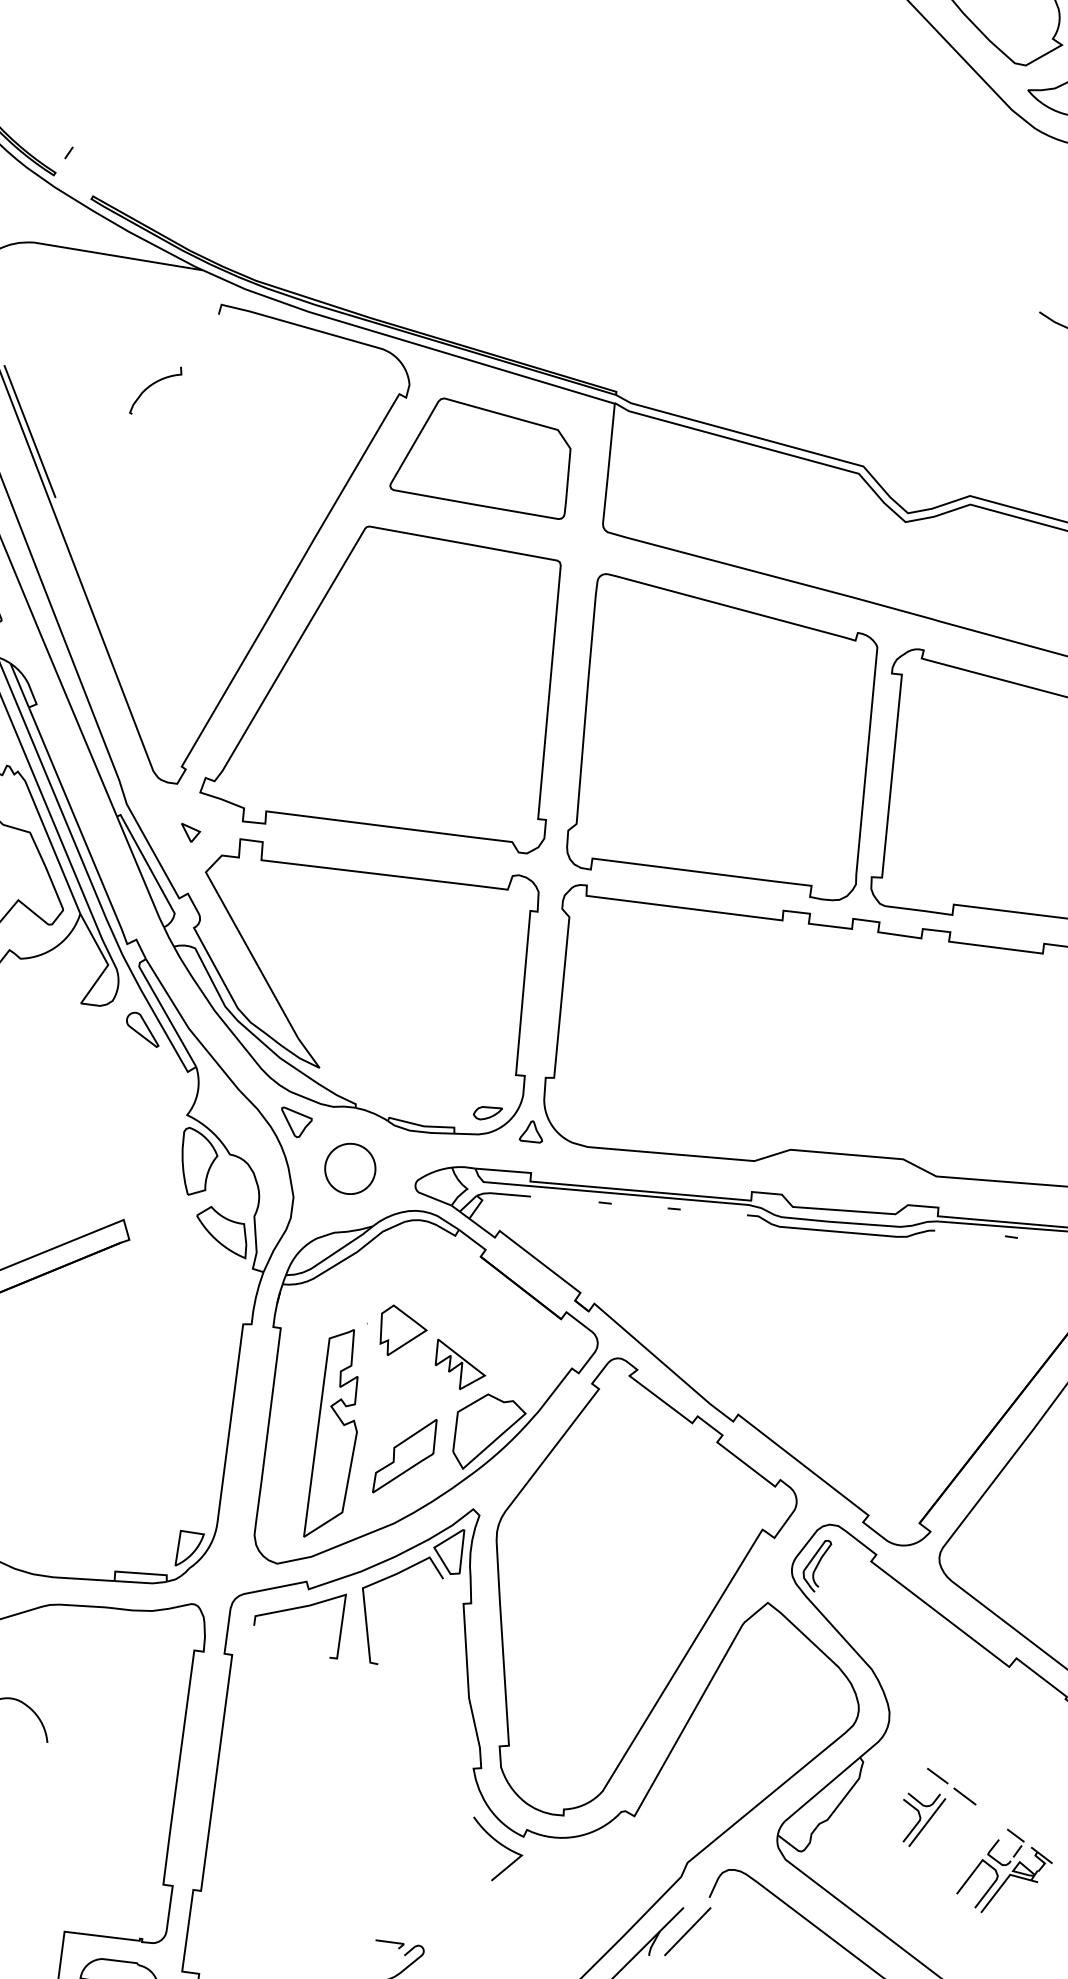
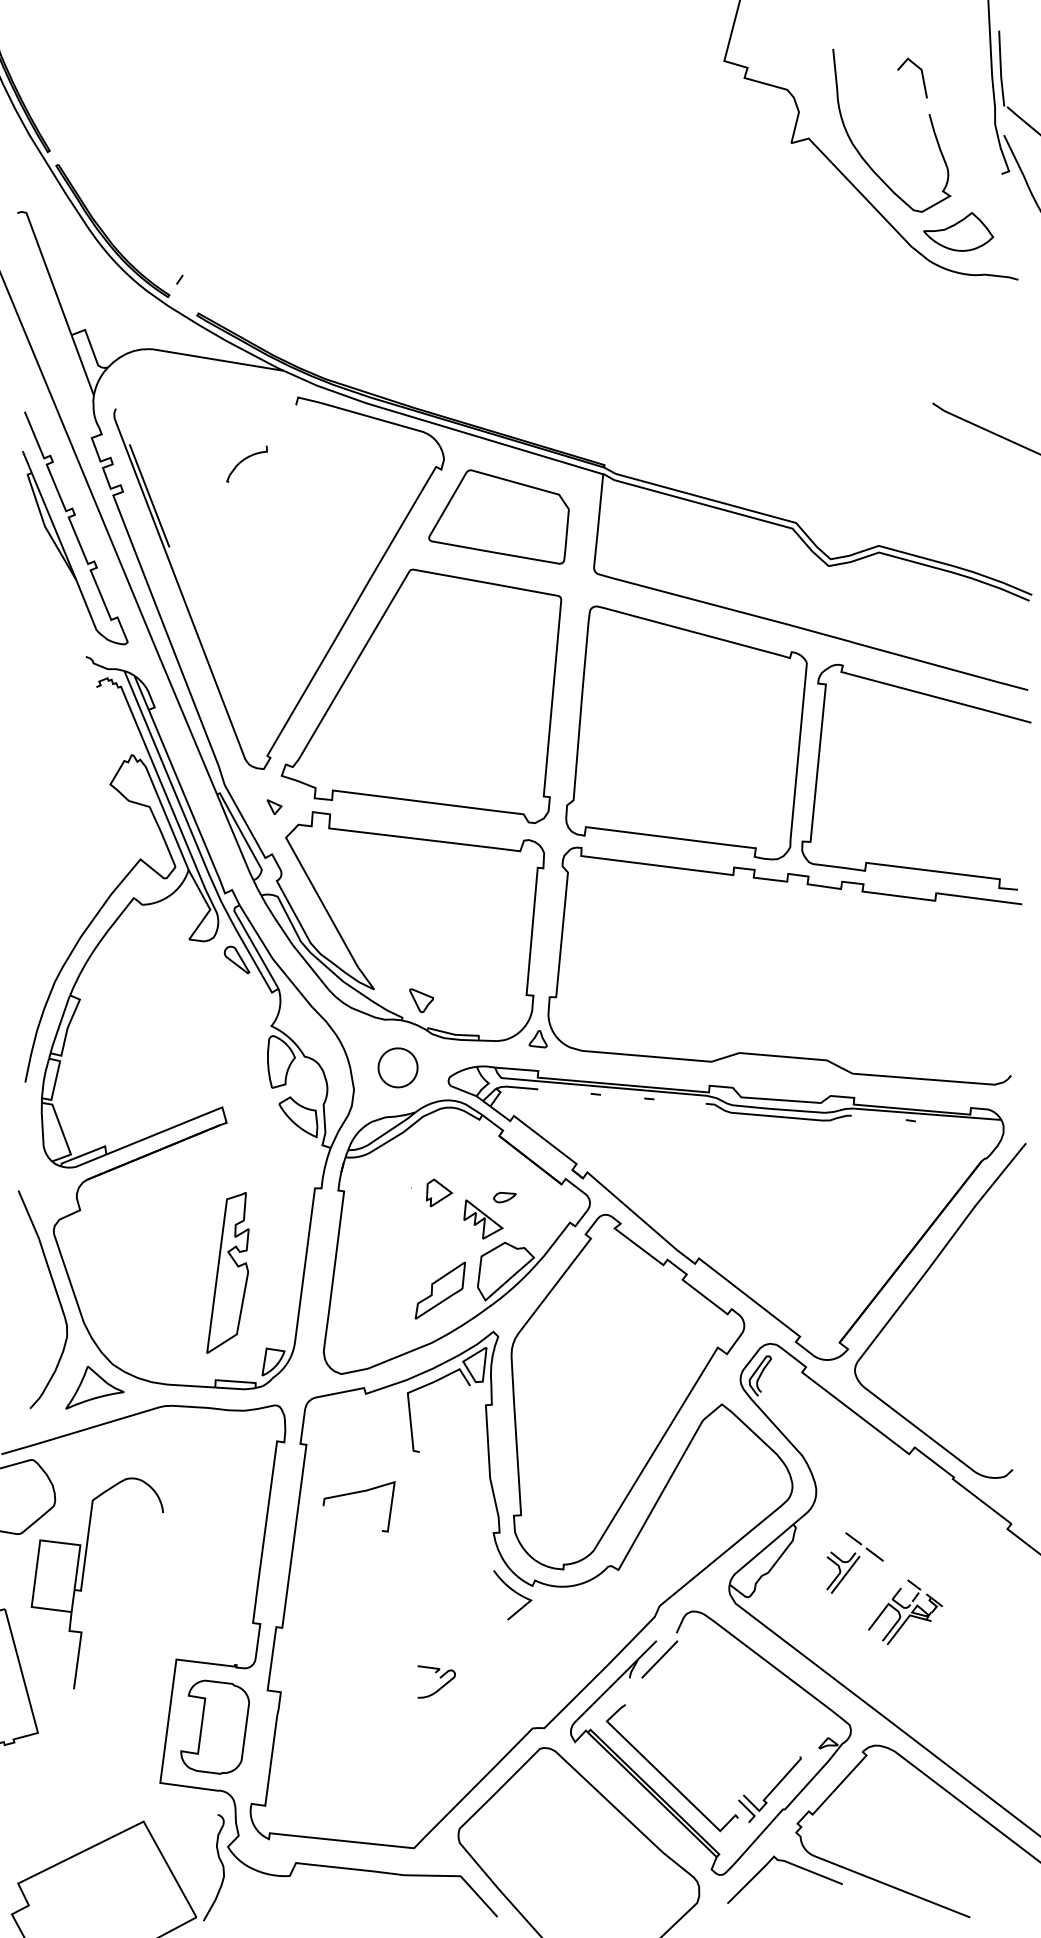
part: (487, 1113) -> (504, 1197), moved
part: (296, 1122) -> (421, 1000), moved
part: (403, 1329) -> (439, 1192), size x0.7
part: (330, 1432) -> (227, 1272), moved
curve: (298, 1609) -> (357, 1493), moved

